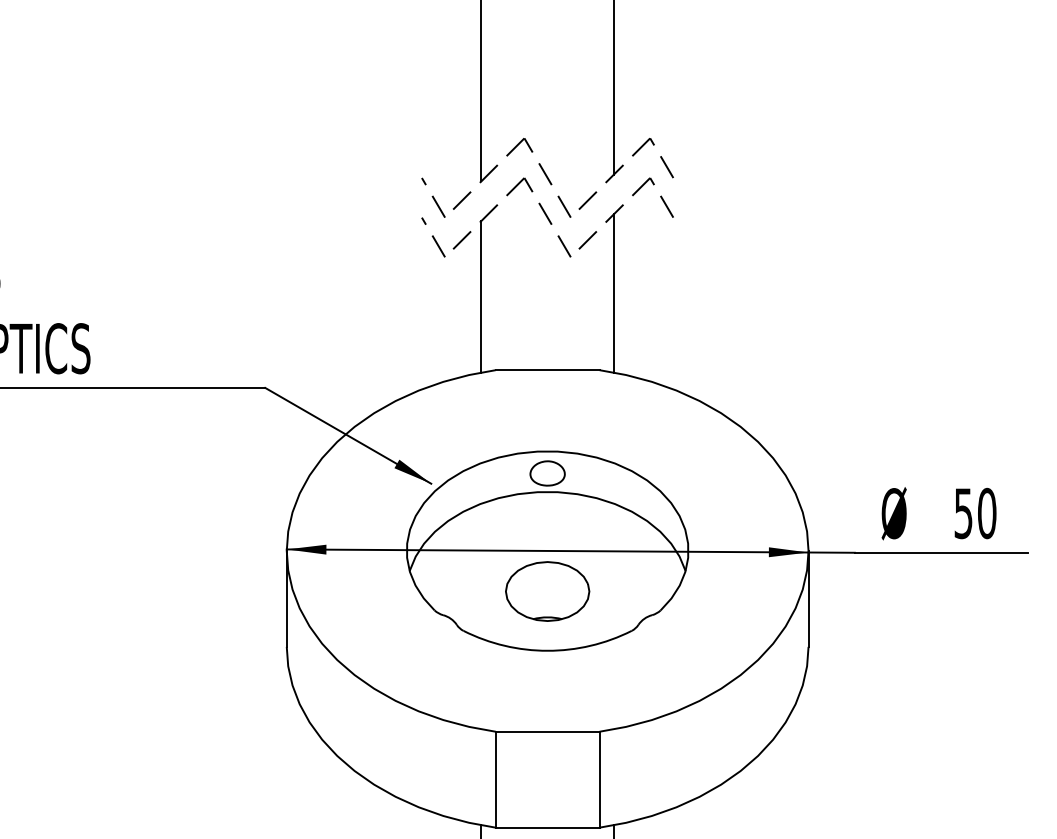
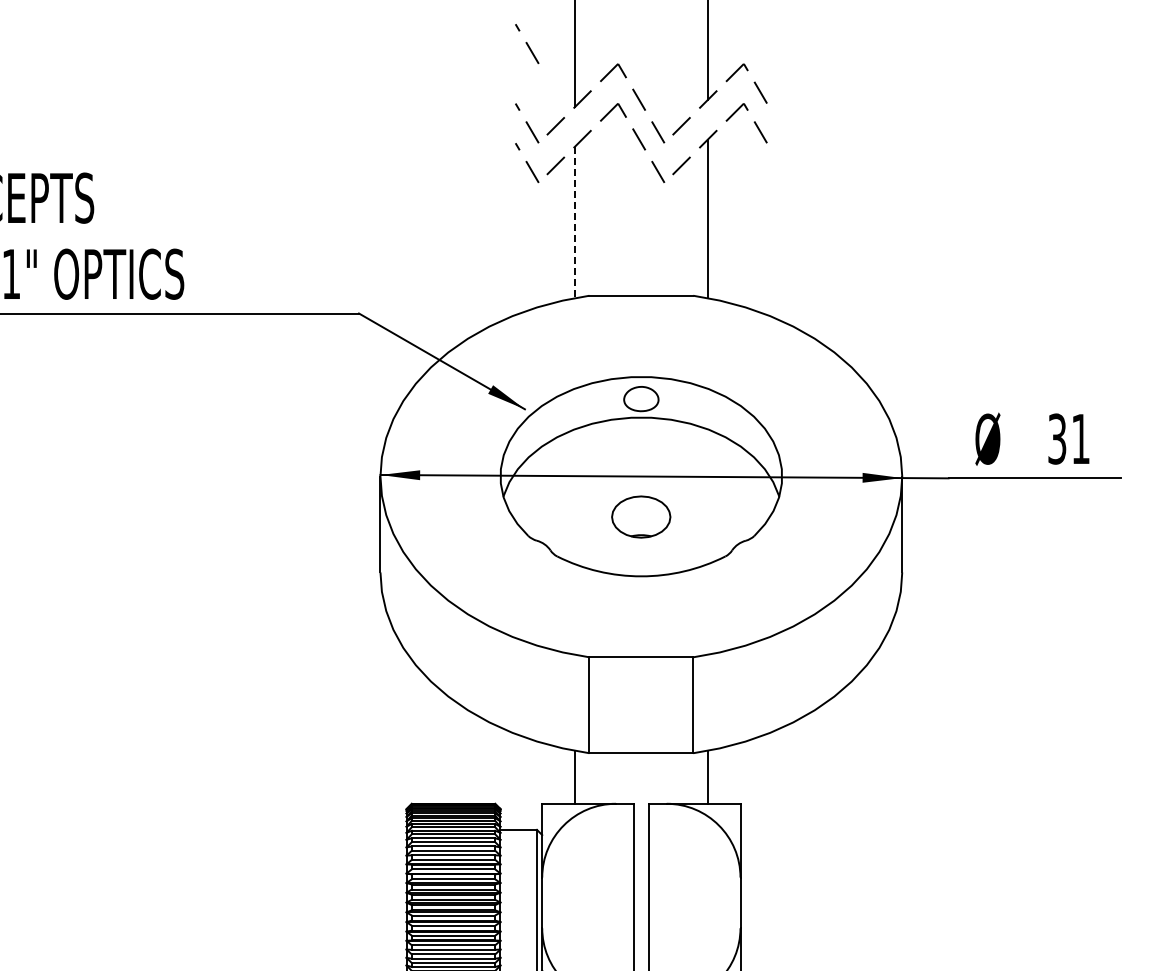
line: (433, 118) -> (527, 44), added
line: (481, 296) -> (575, 222), solid -> dashed
text: (975, 512) -> (1069, 438), 50 -> 31
part: (546, 590) -> (640, 516), size x0.7

